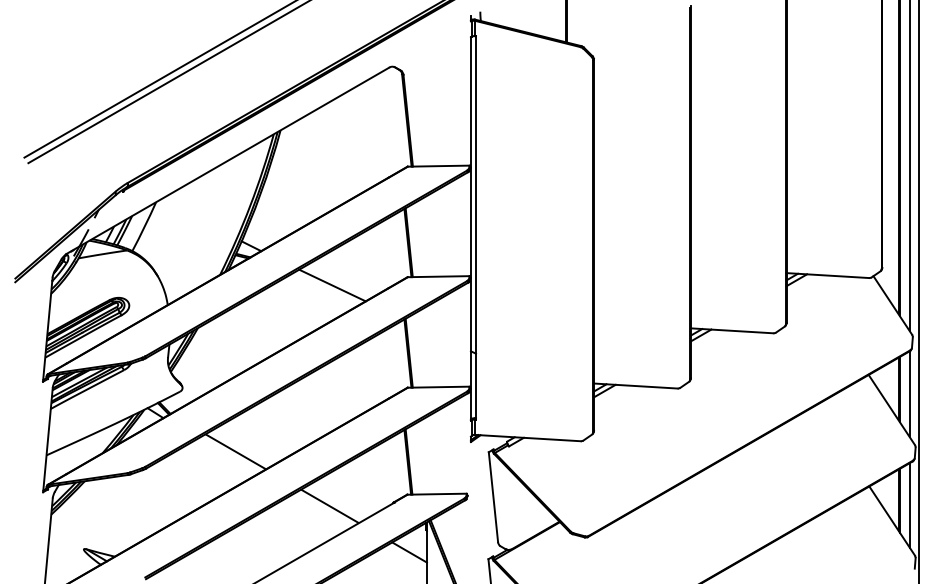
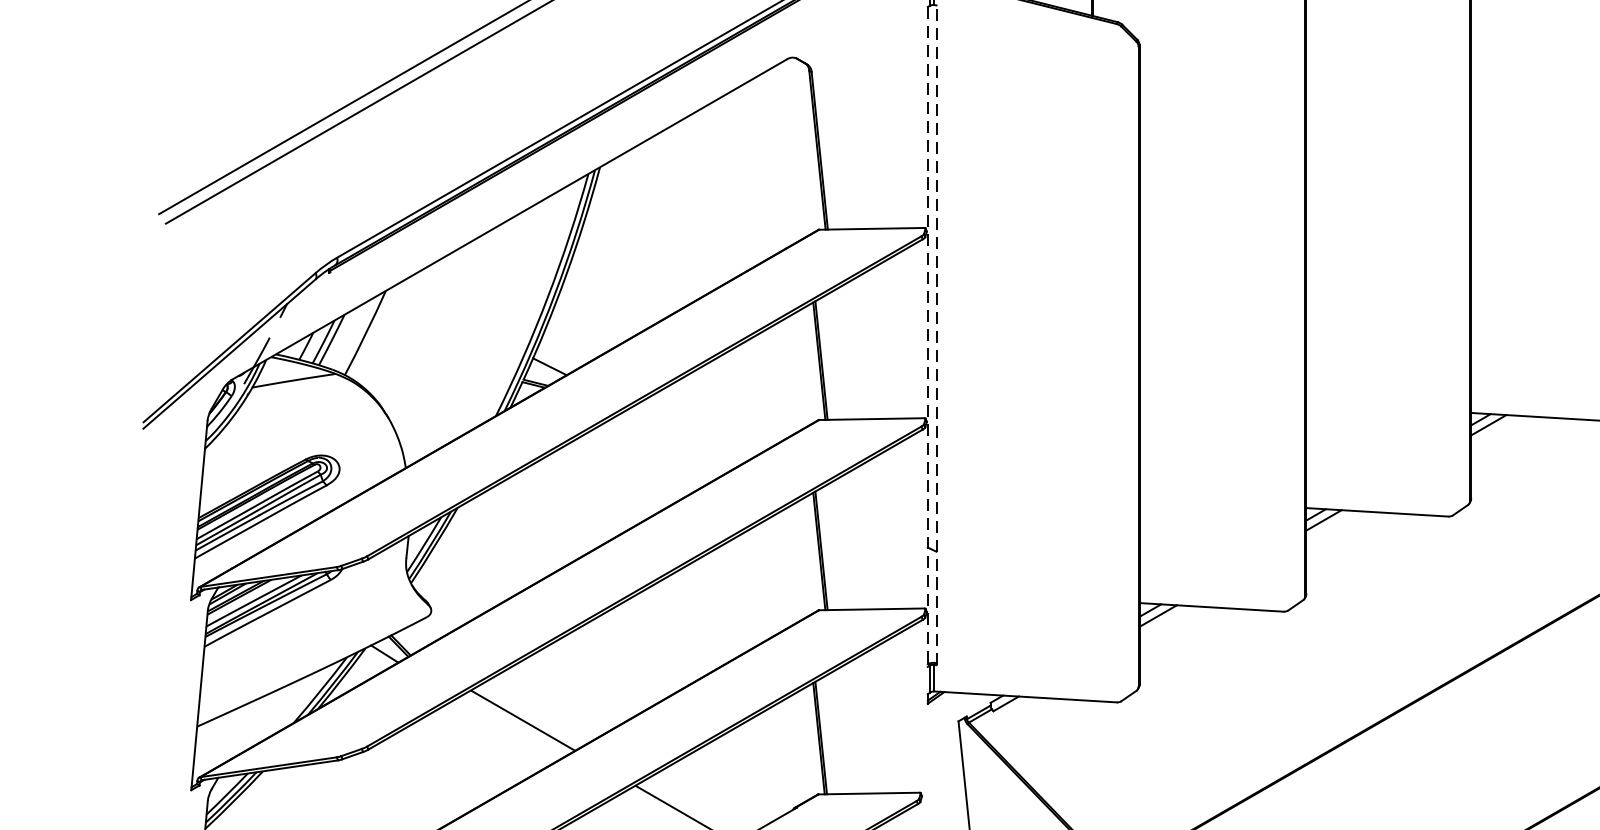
line: (470, 228) -> (926, 336), solid -> dashed
line: (476, 228) -> (937, 336), solid -> dashed
line: (332, 285) -> (689, 434), removed

